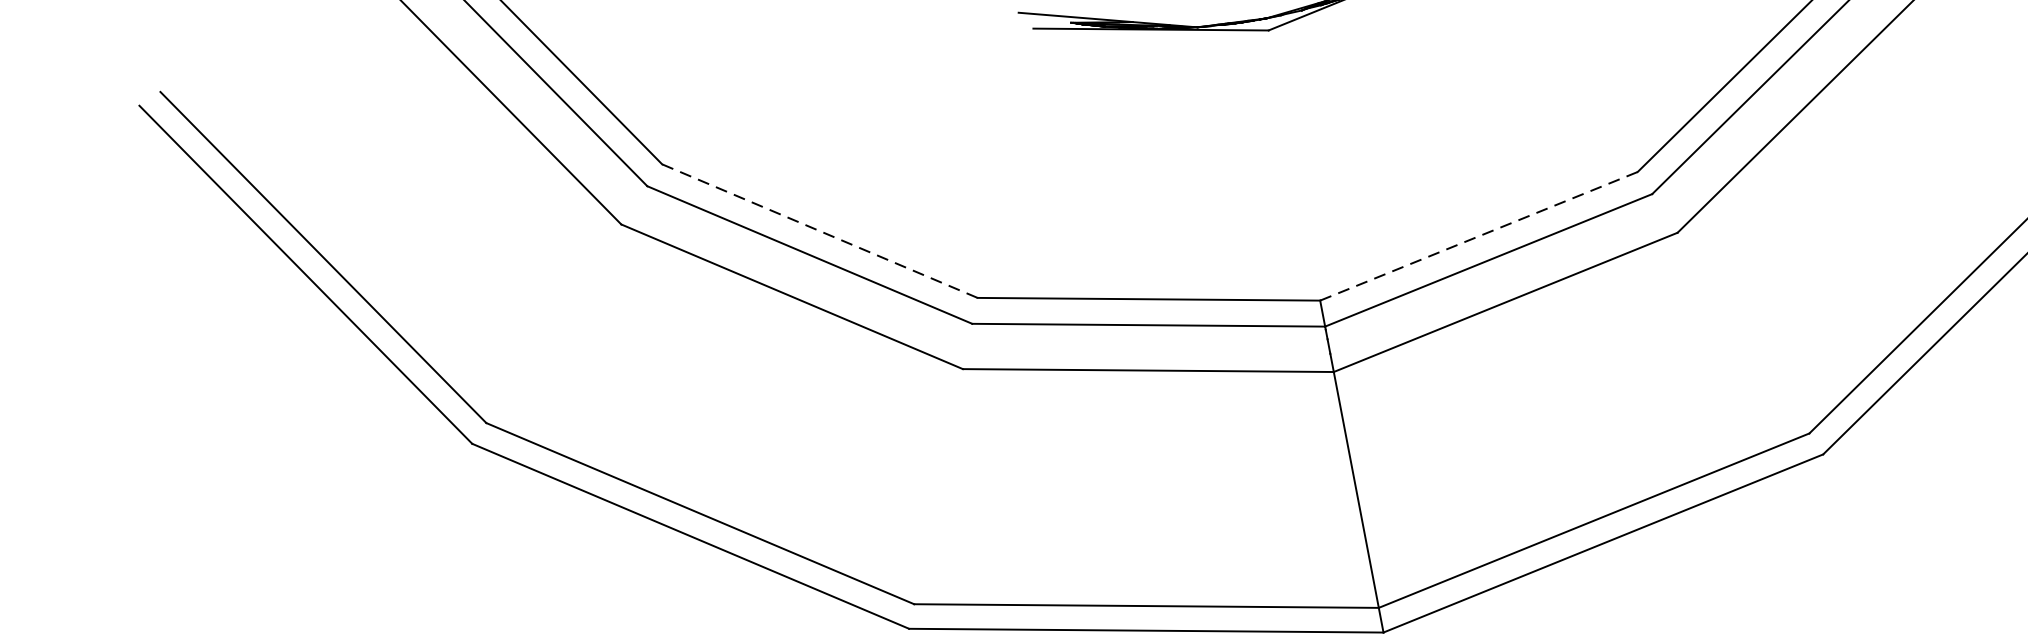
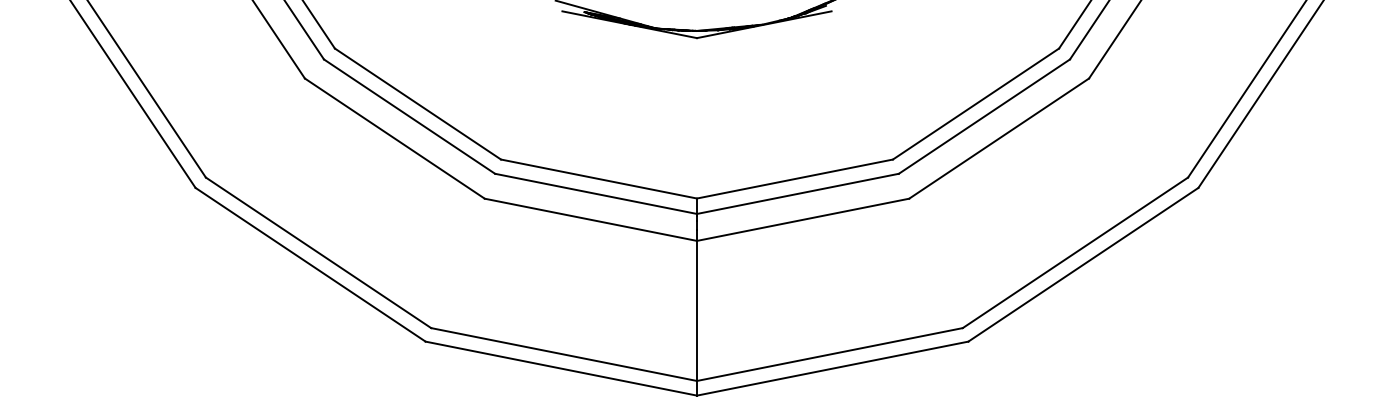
line: (819, 232) -> (417, 104), dashed -> solid
line: (1478, 237) -> (794, 179), dashed -> solid

